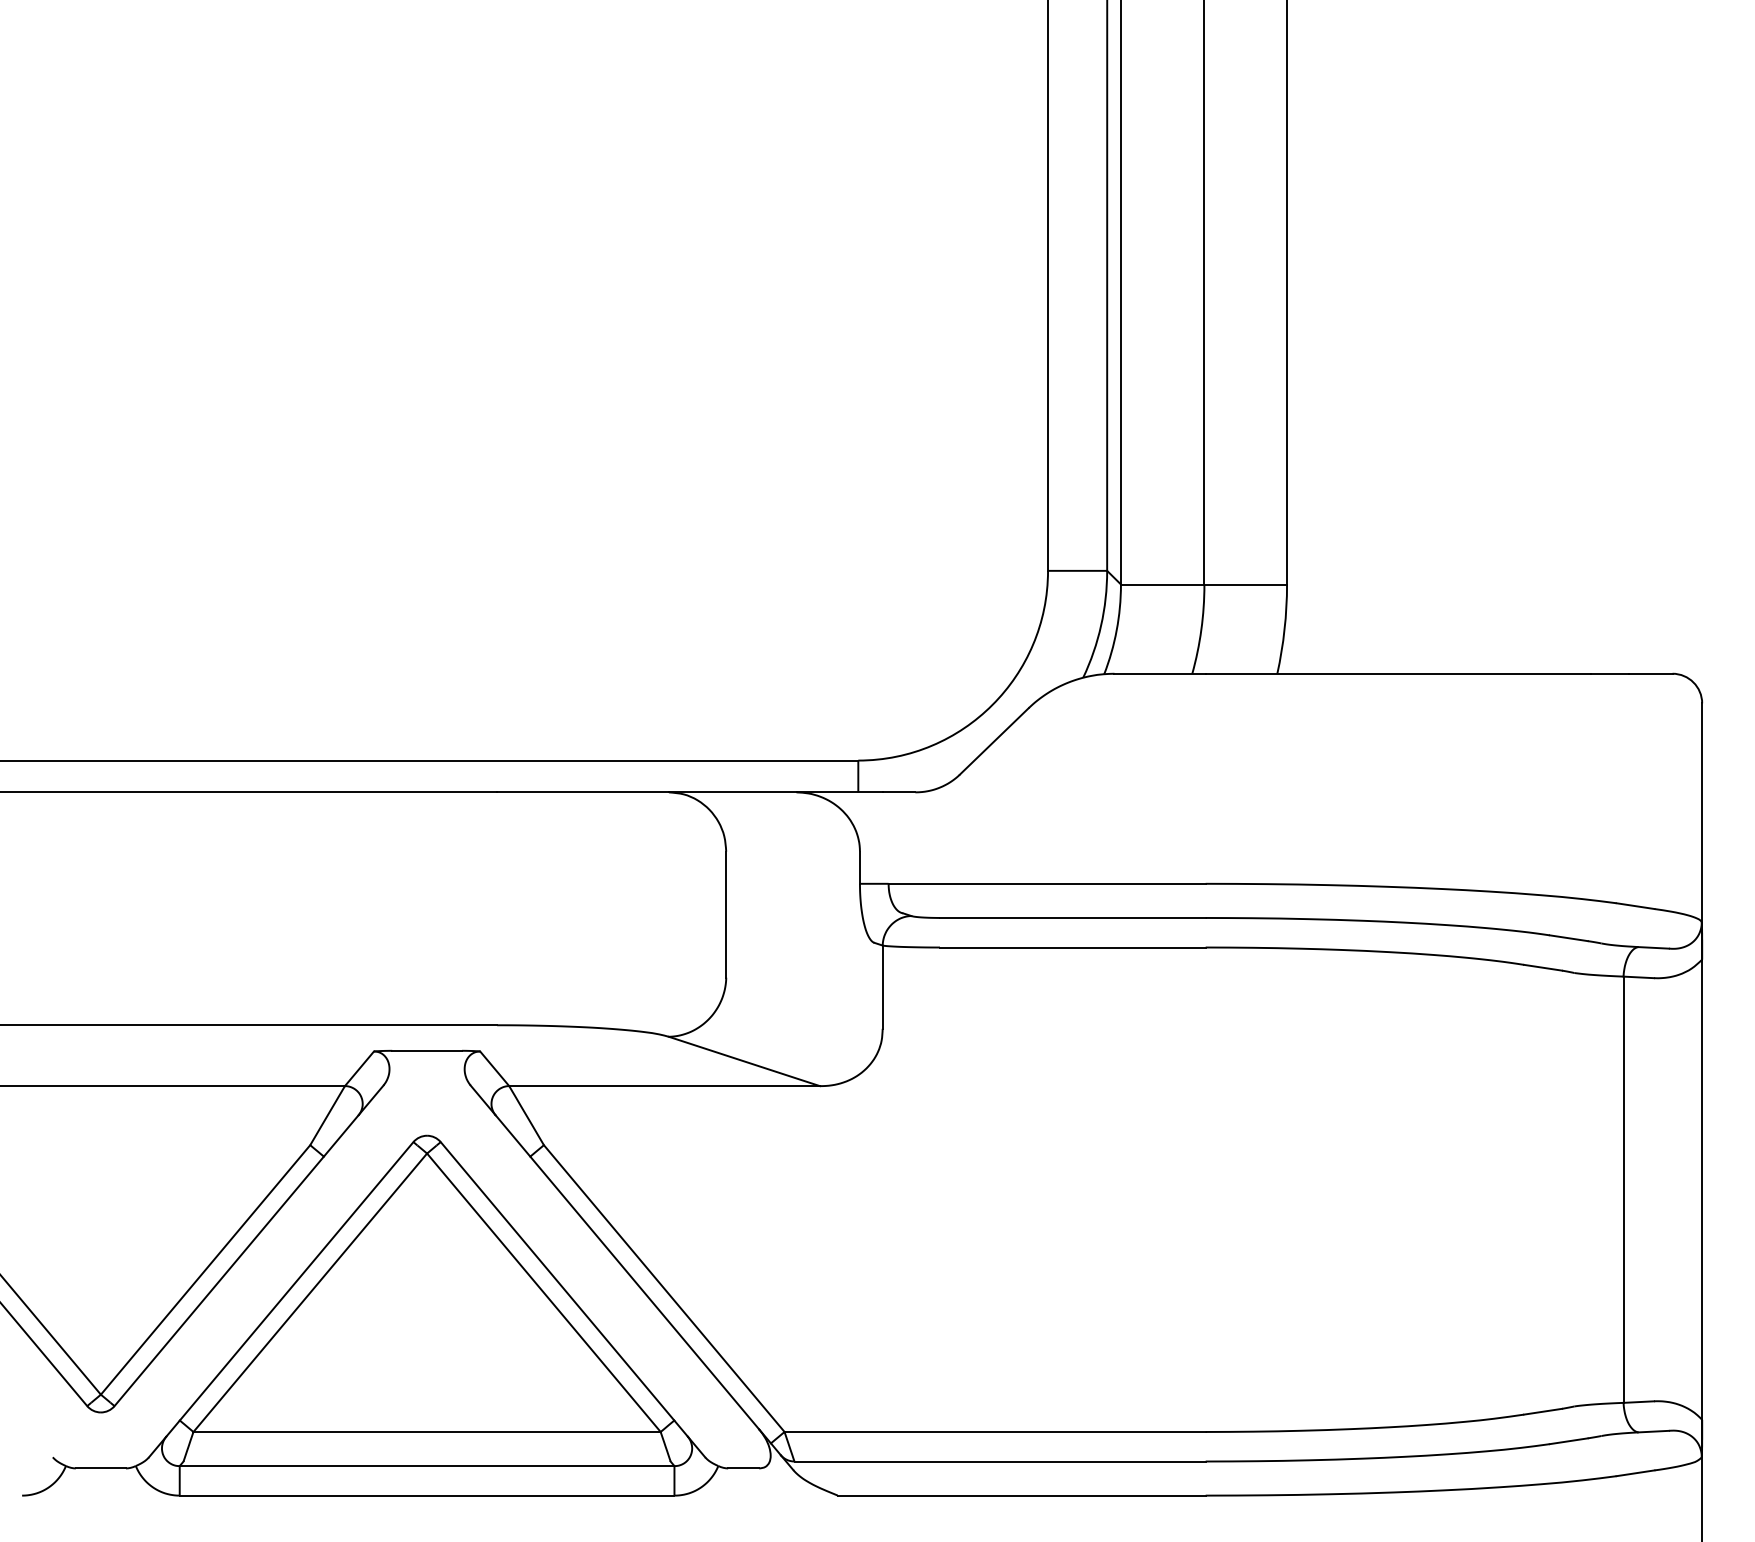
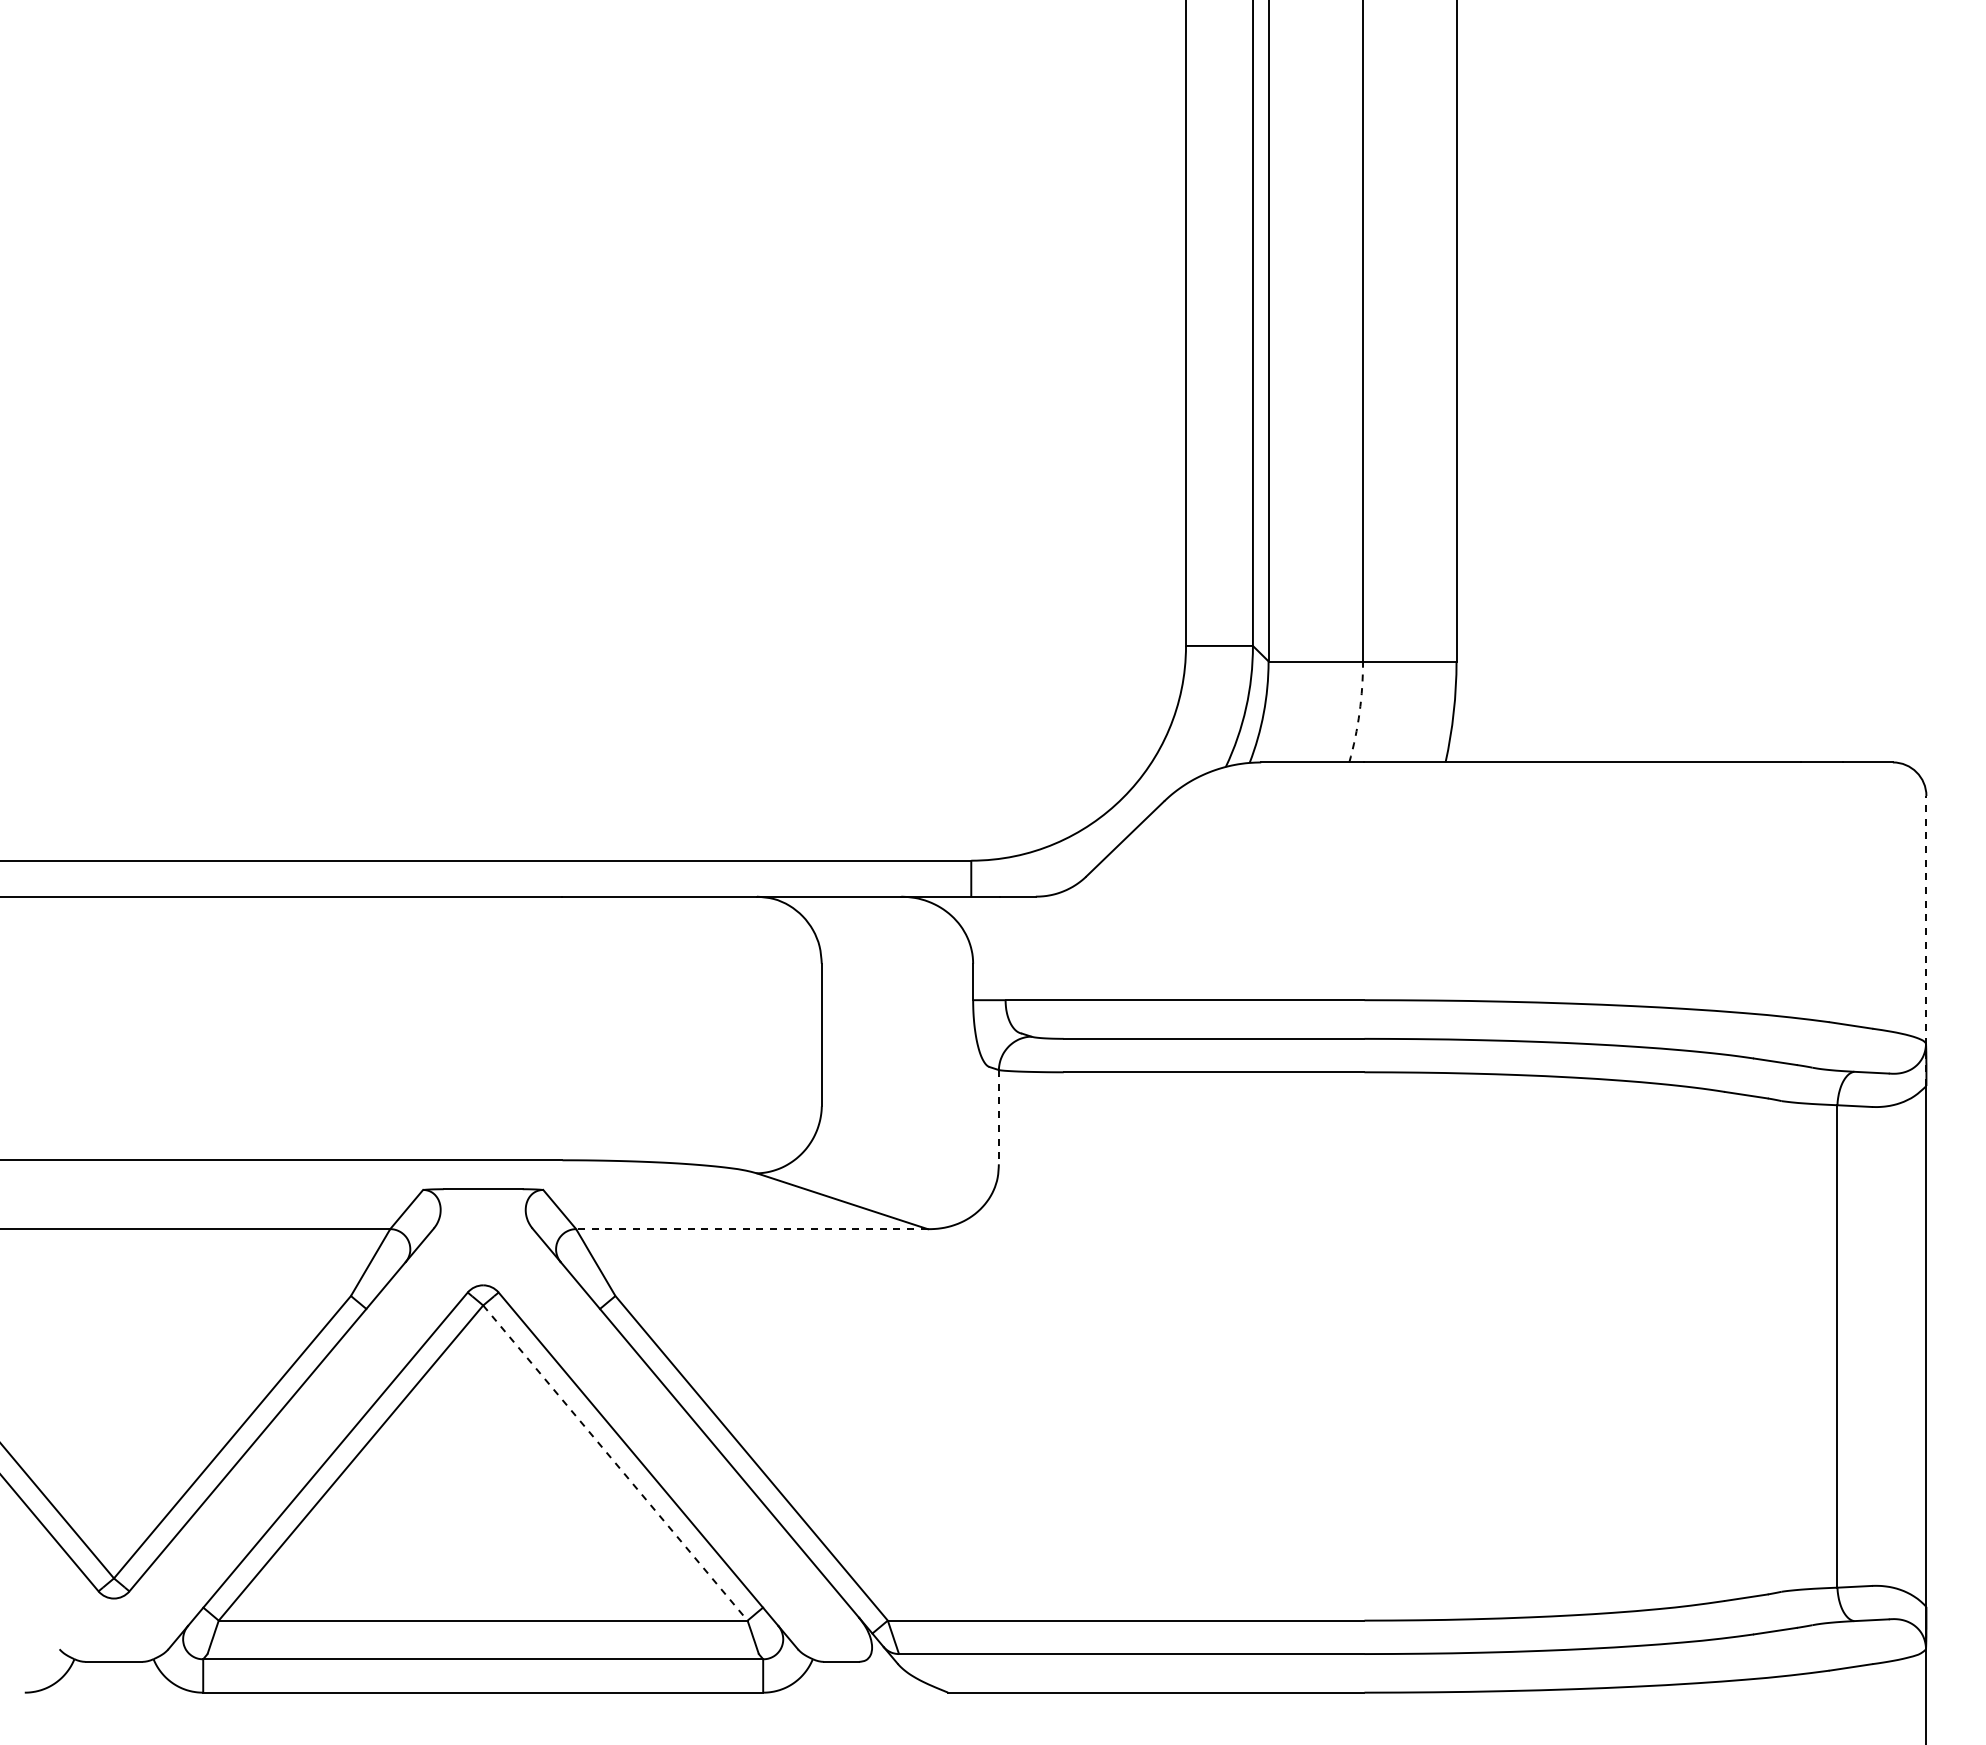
arc: (1201, 629) -> (1359, 712), solid -> dashed
line: (1702, 831) -> (1926, 940), solid -> dashed
line: (882, 987) -> (998, 1117), solid -> dashed
line: (665, 1086) -> (752, 1229), solid -> dashed
line: (543, 1293) -> (615, 1463), solid -> dashed

